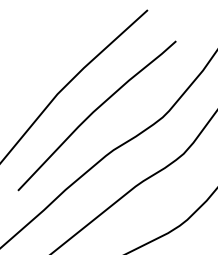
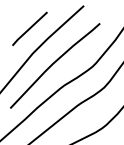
line: (51, 50) -> (29, 28), added

